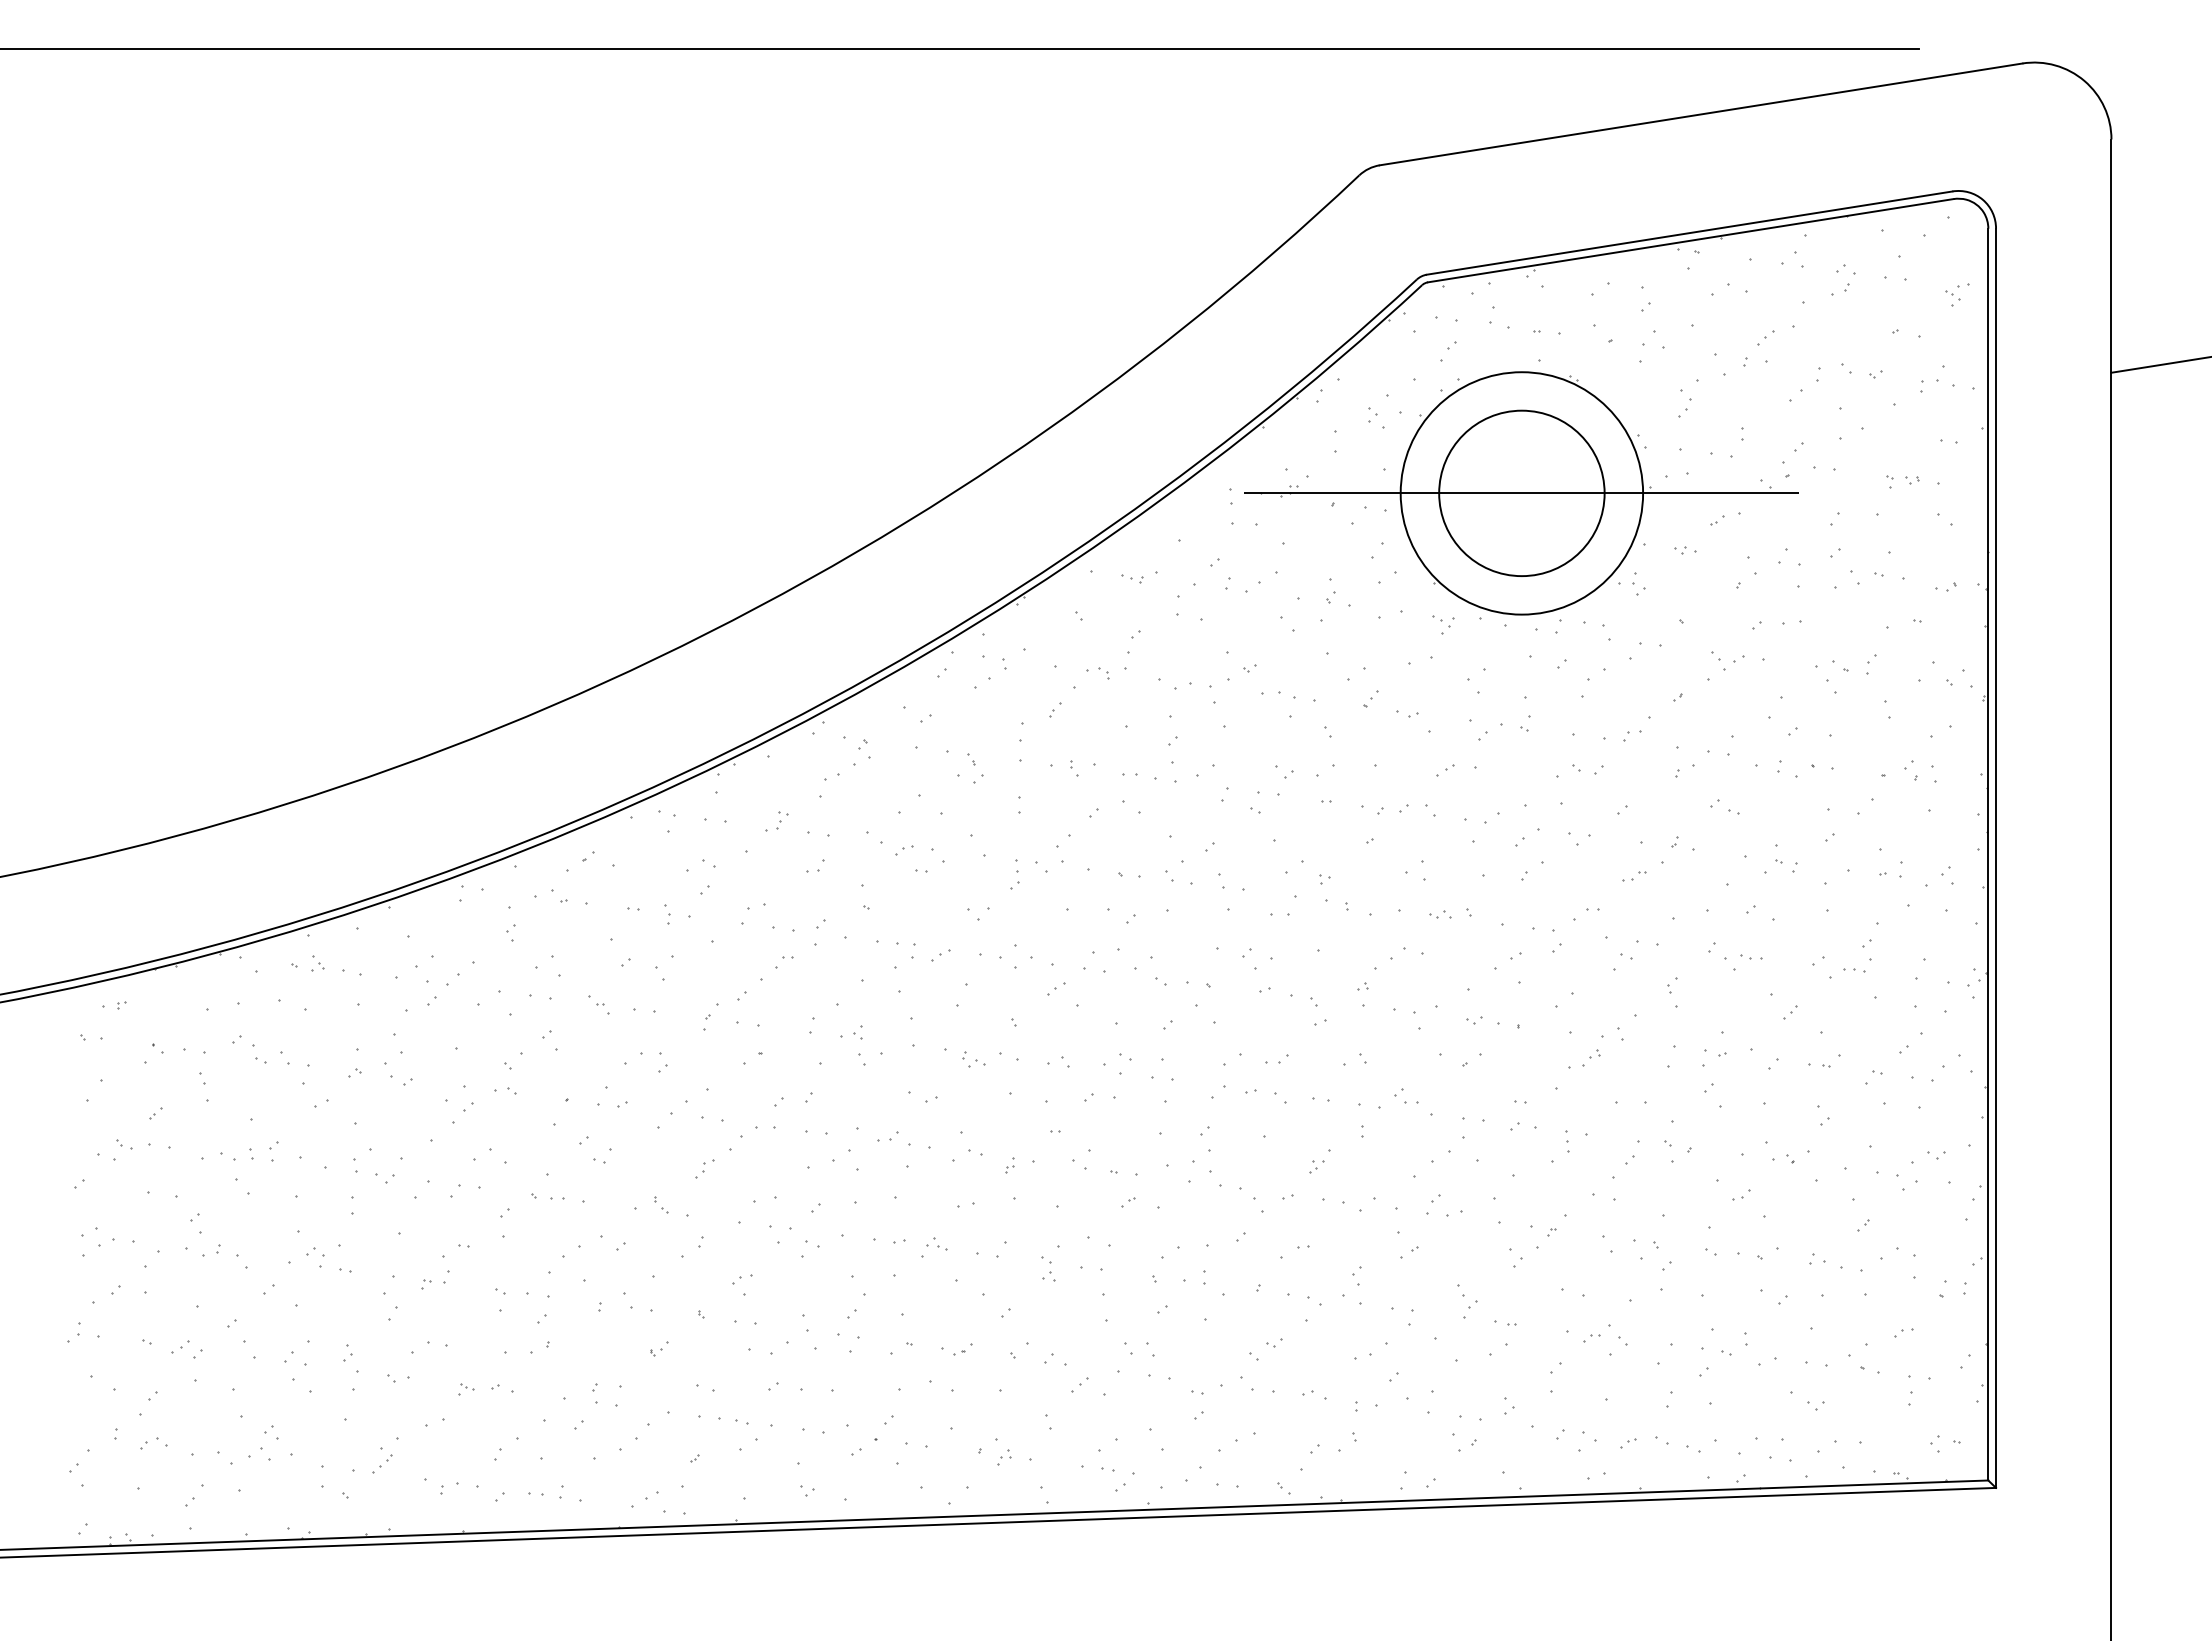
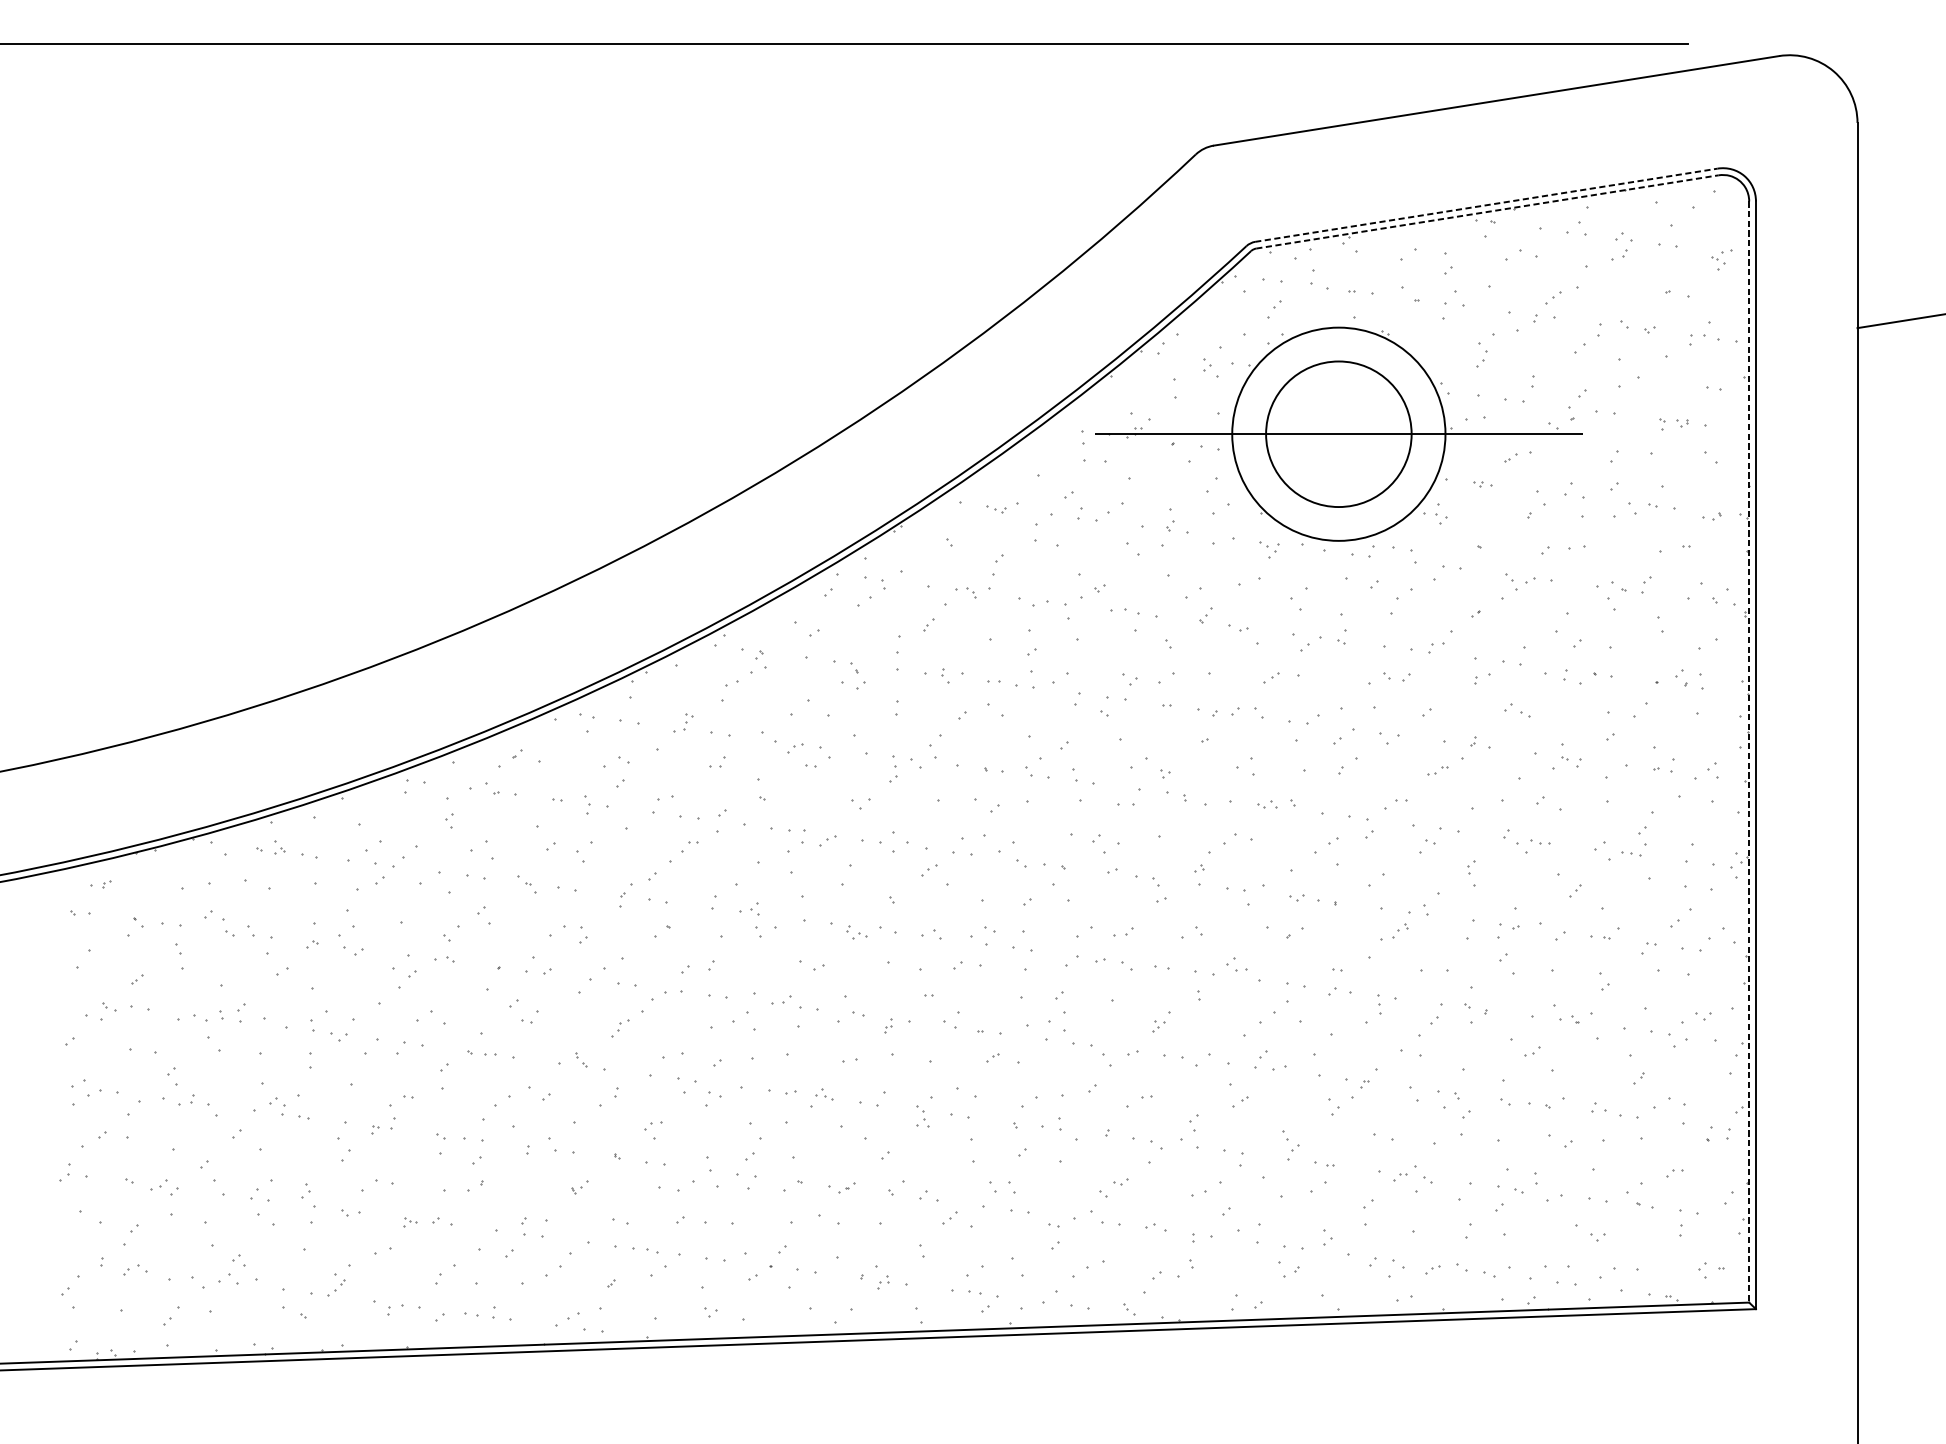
line: (1690, 233) -> (1487, 205), solid -> dashed
line: (1691, 240) -> (1488, 211), solid -> dashed
line: (1988, 854) -> (1749, 751), solid -> dashed

